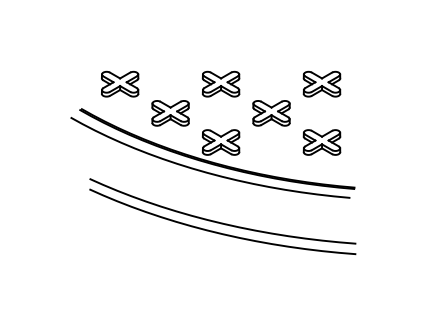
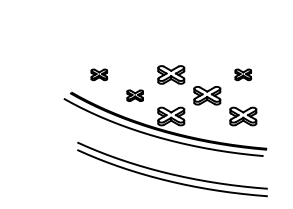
part: (120, 83) -> (99, 74), size x0.6
part: (321, 83) -> (242, 74), size x0.6
part: (170, 113) -> (135, 95), size x0.6

